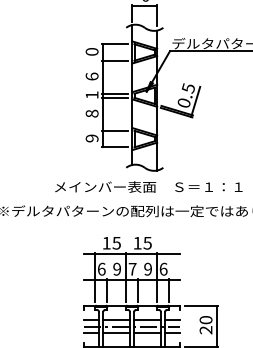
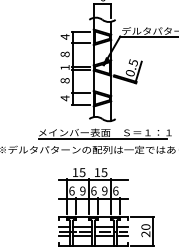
text: (91, 51) -> (64, 36), 0 -> 4
text: (91, 76) -> (64, 54), 6 -> 8
text: (91, 138) -> (64, 98), 9 -> 4
line: (144, 196) -> (102, 139), added
text: (132, 268) -> (93, 190), 7 -> 6

